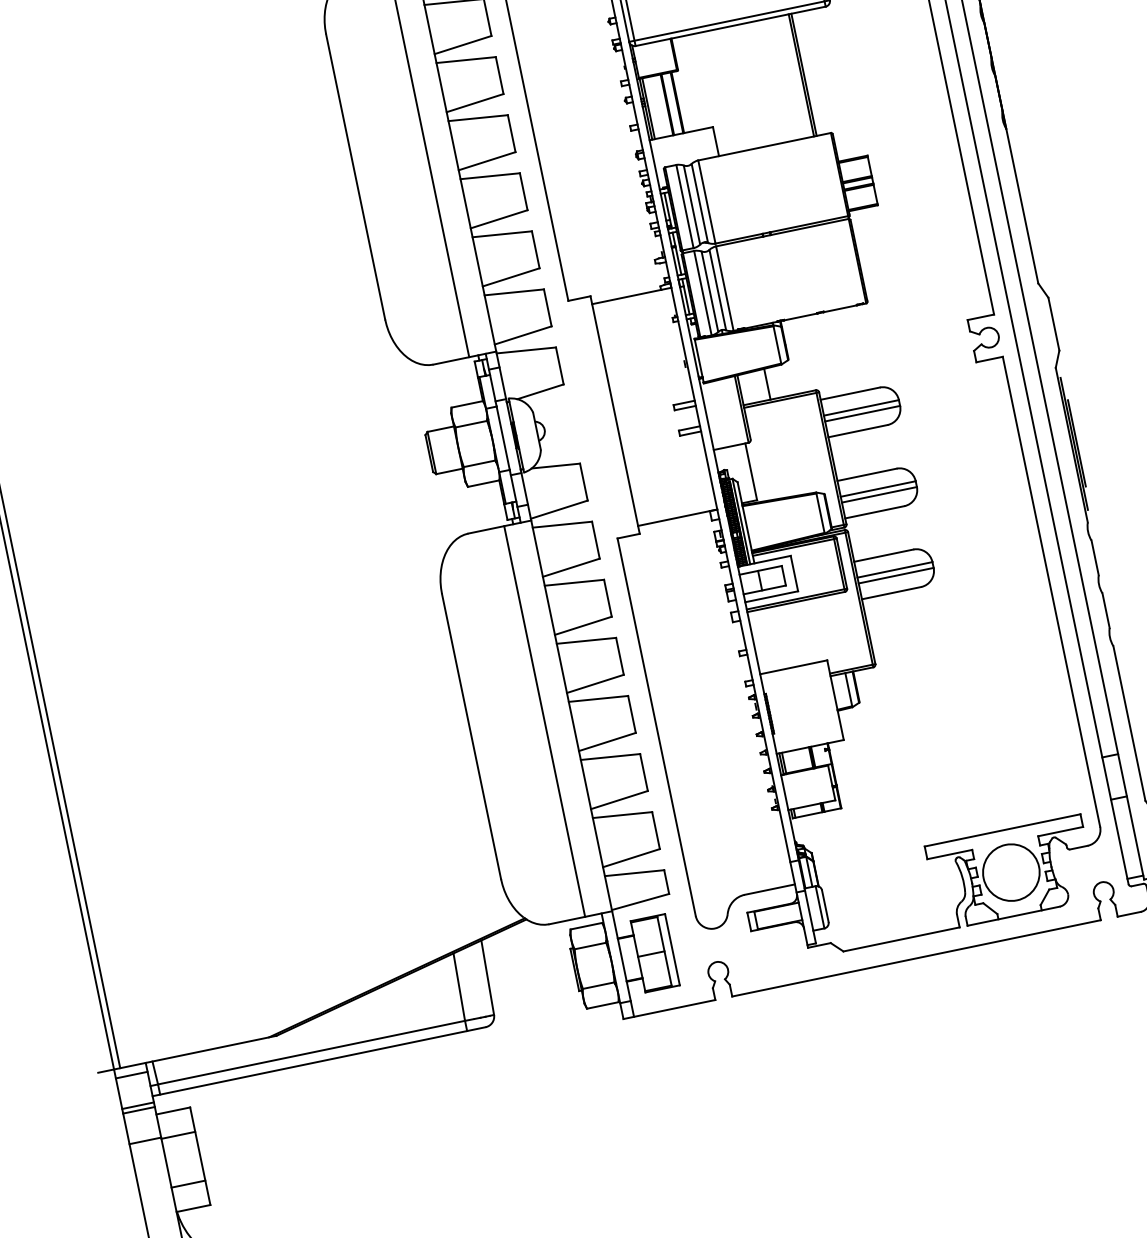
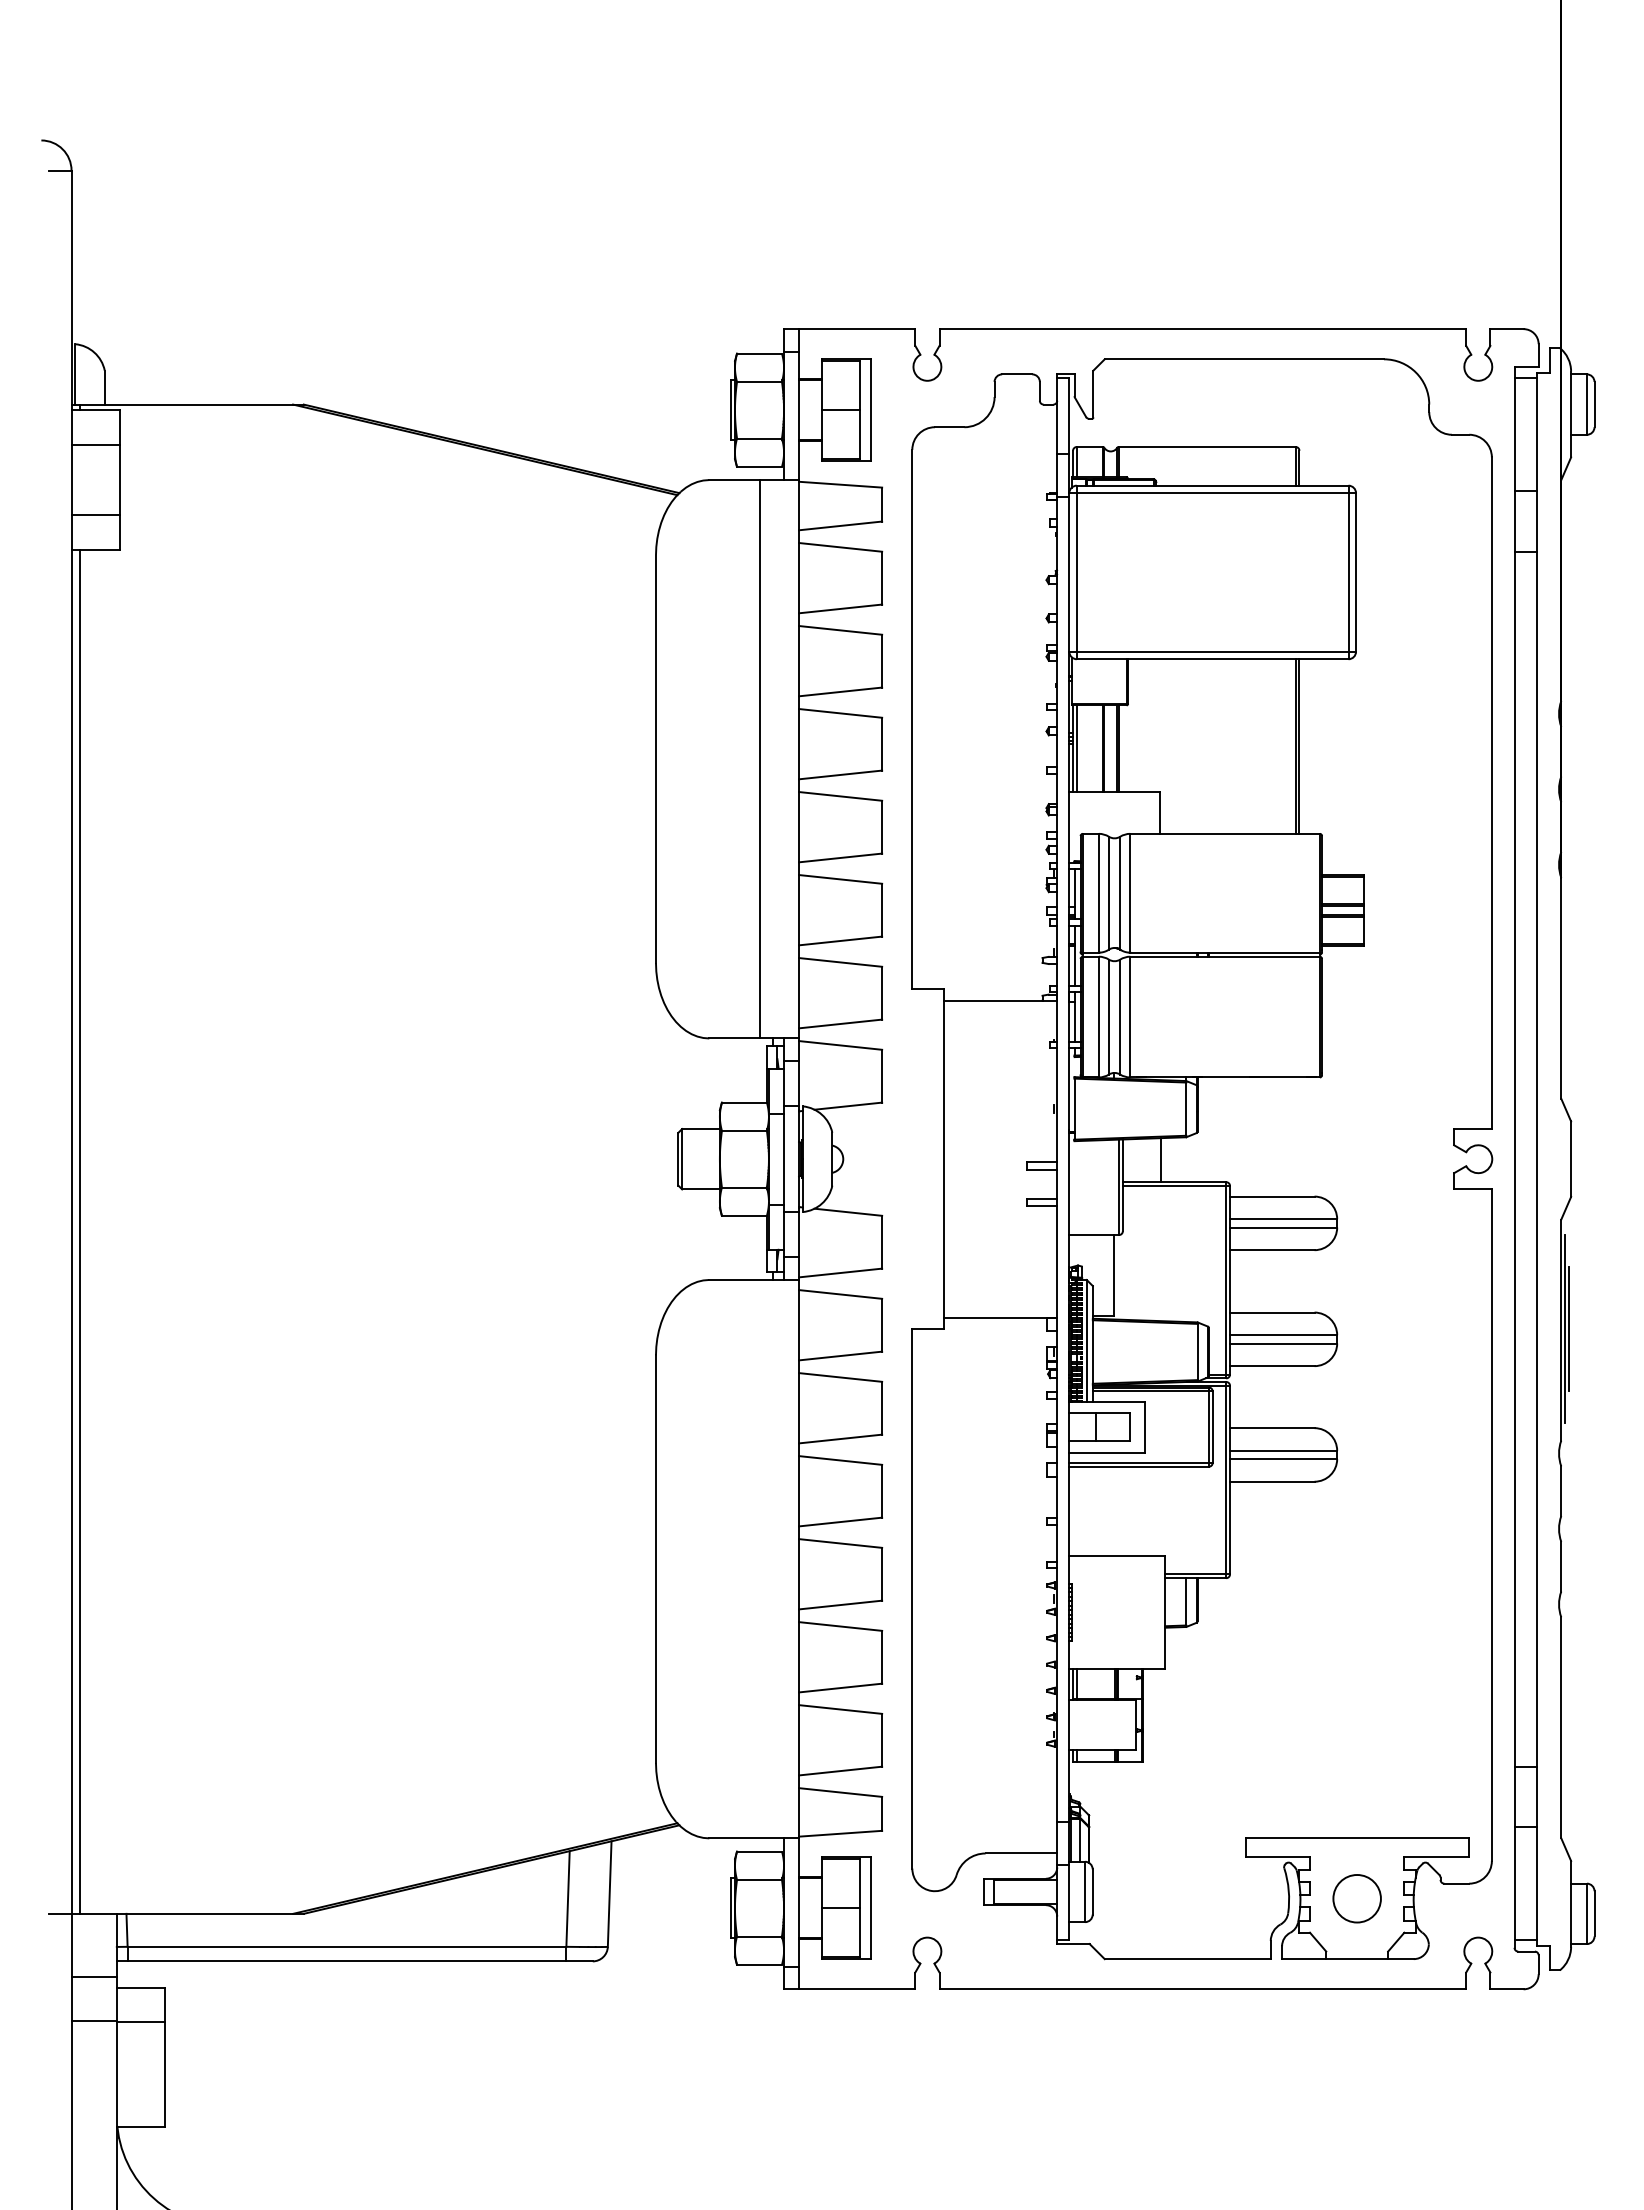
line: (544, 721) -> (760, 1558), removed
circle: (1010, 872) -> (1356, 1898), size x0.6
line: (131, 1075) -> (93, 1926), removed
line: (137, 1105) -> (93, 1970), removed
line: (188, 1184) -> (140, 2092), removed

